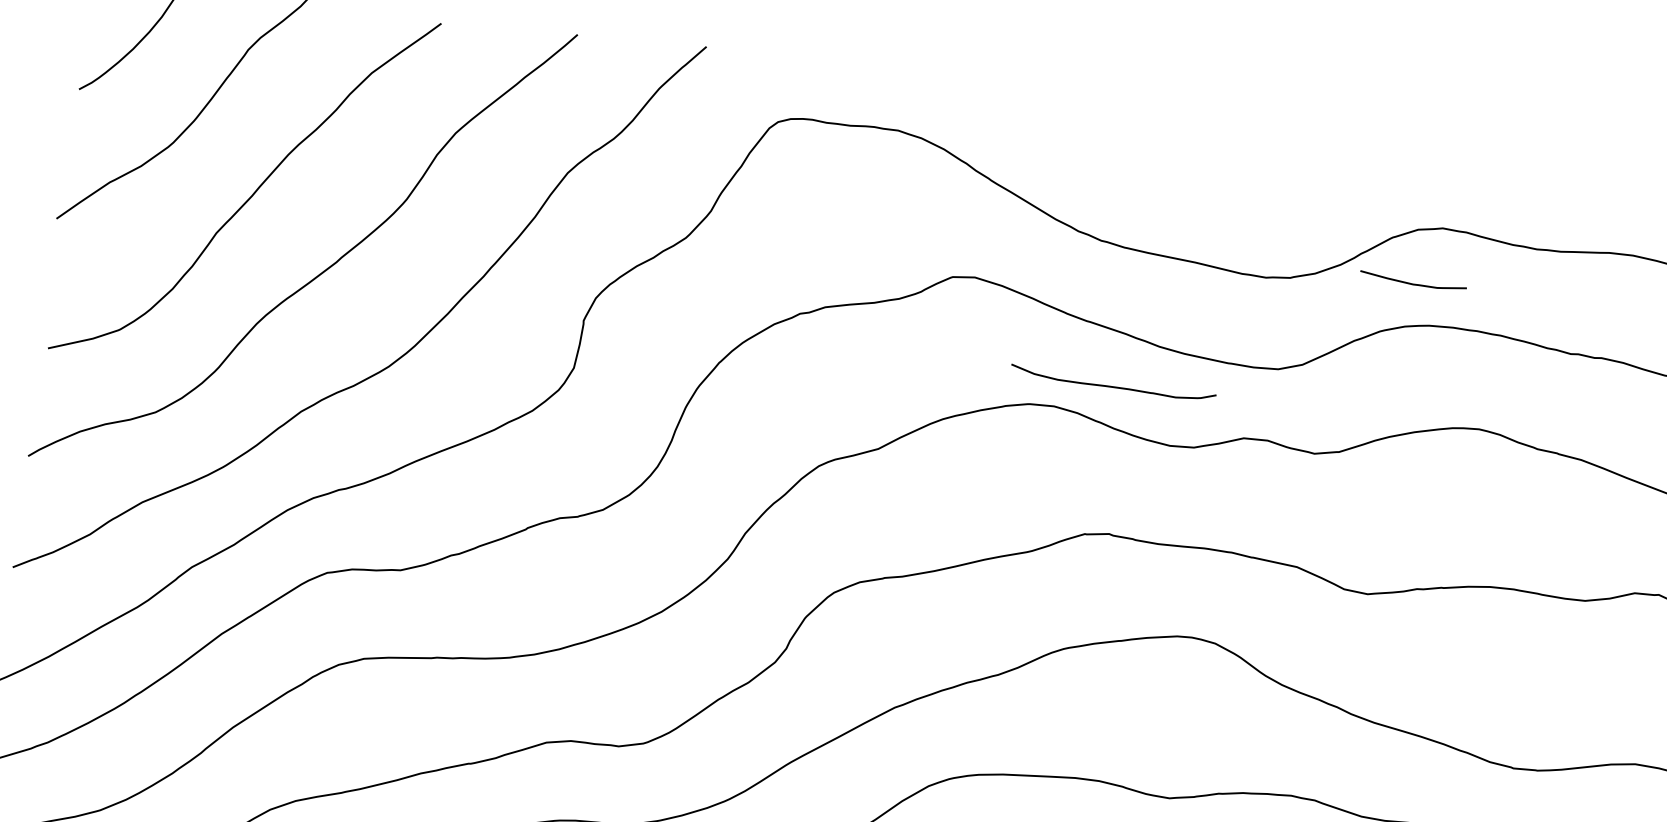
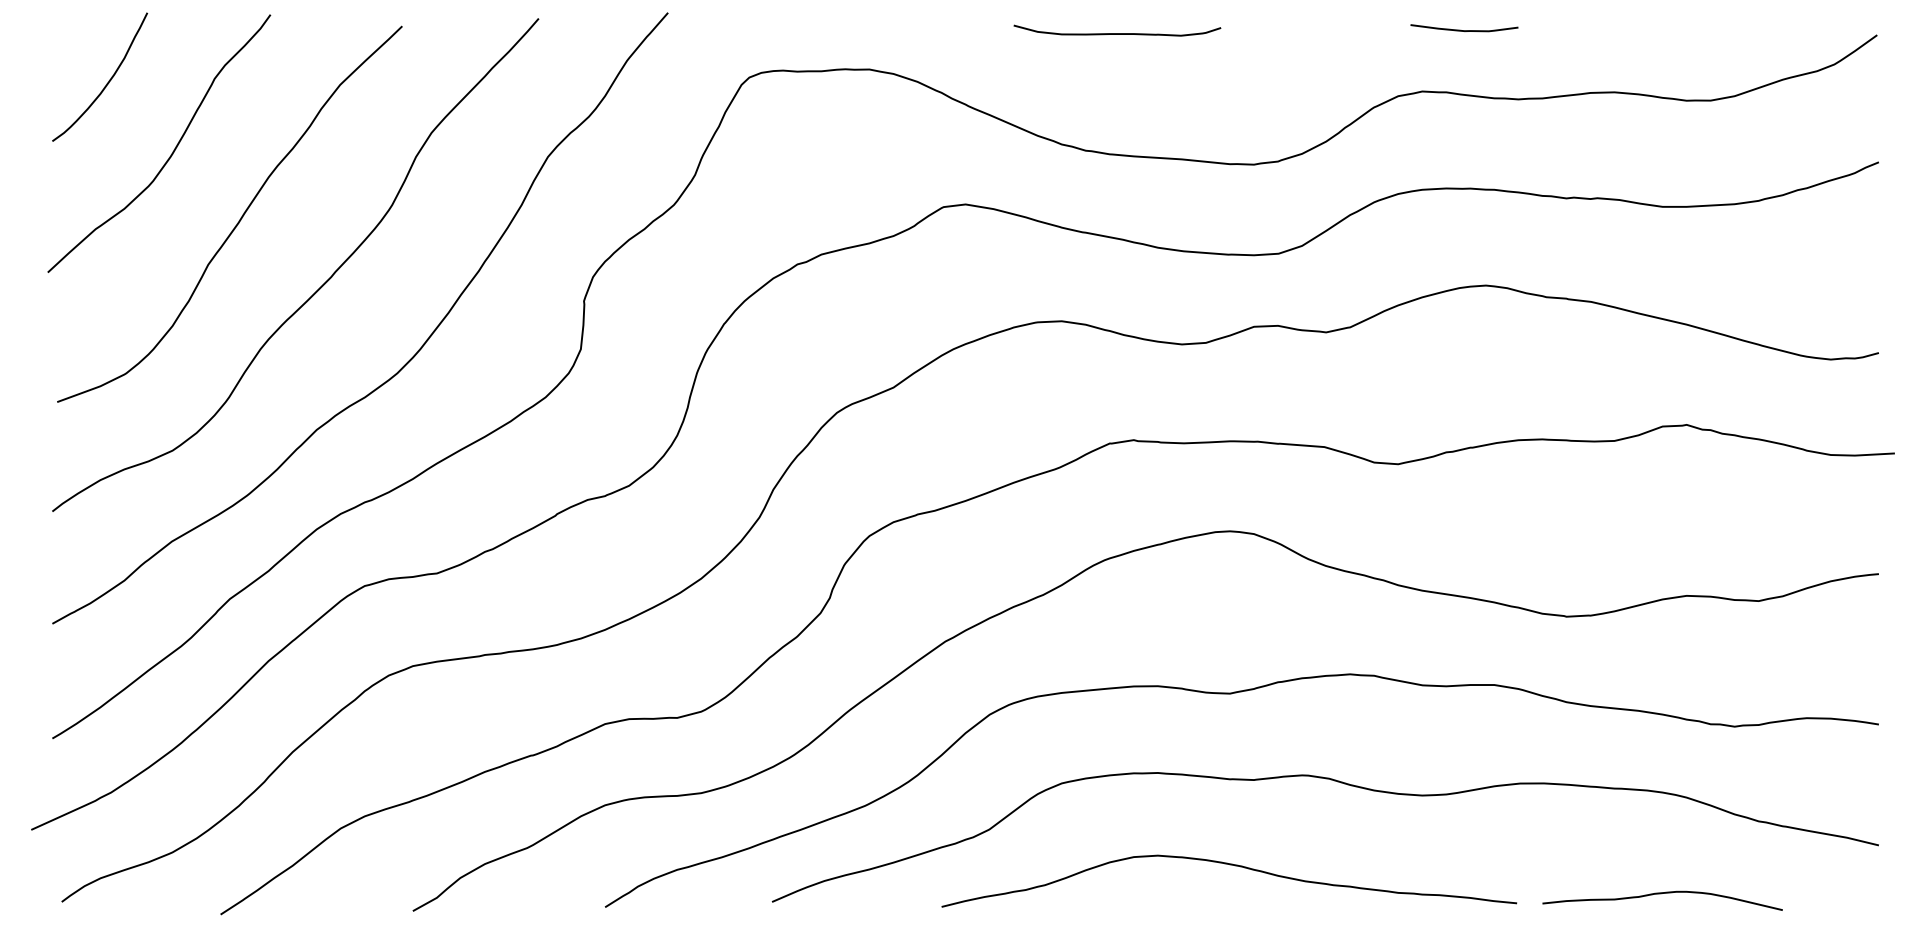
curve: (1413, 283) -> (1464, 30), moved
curve: (1113, 386) -> (1117, 33), moved

